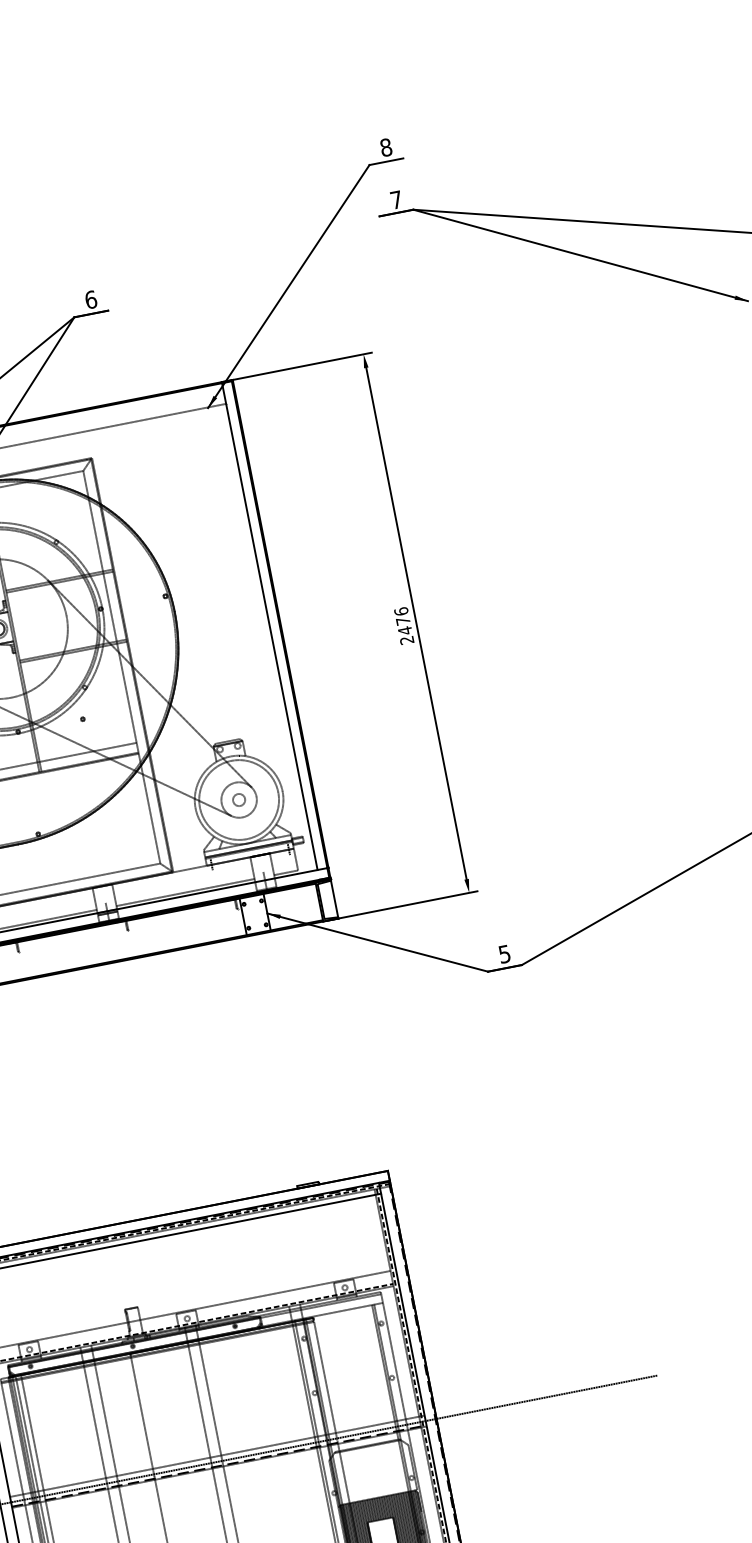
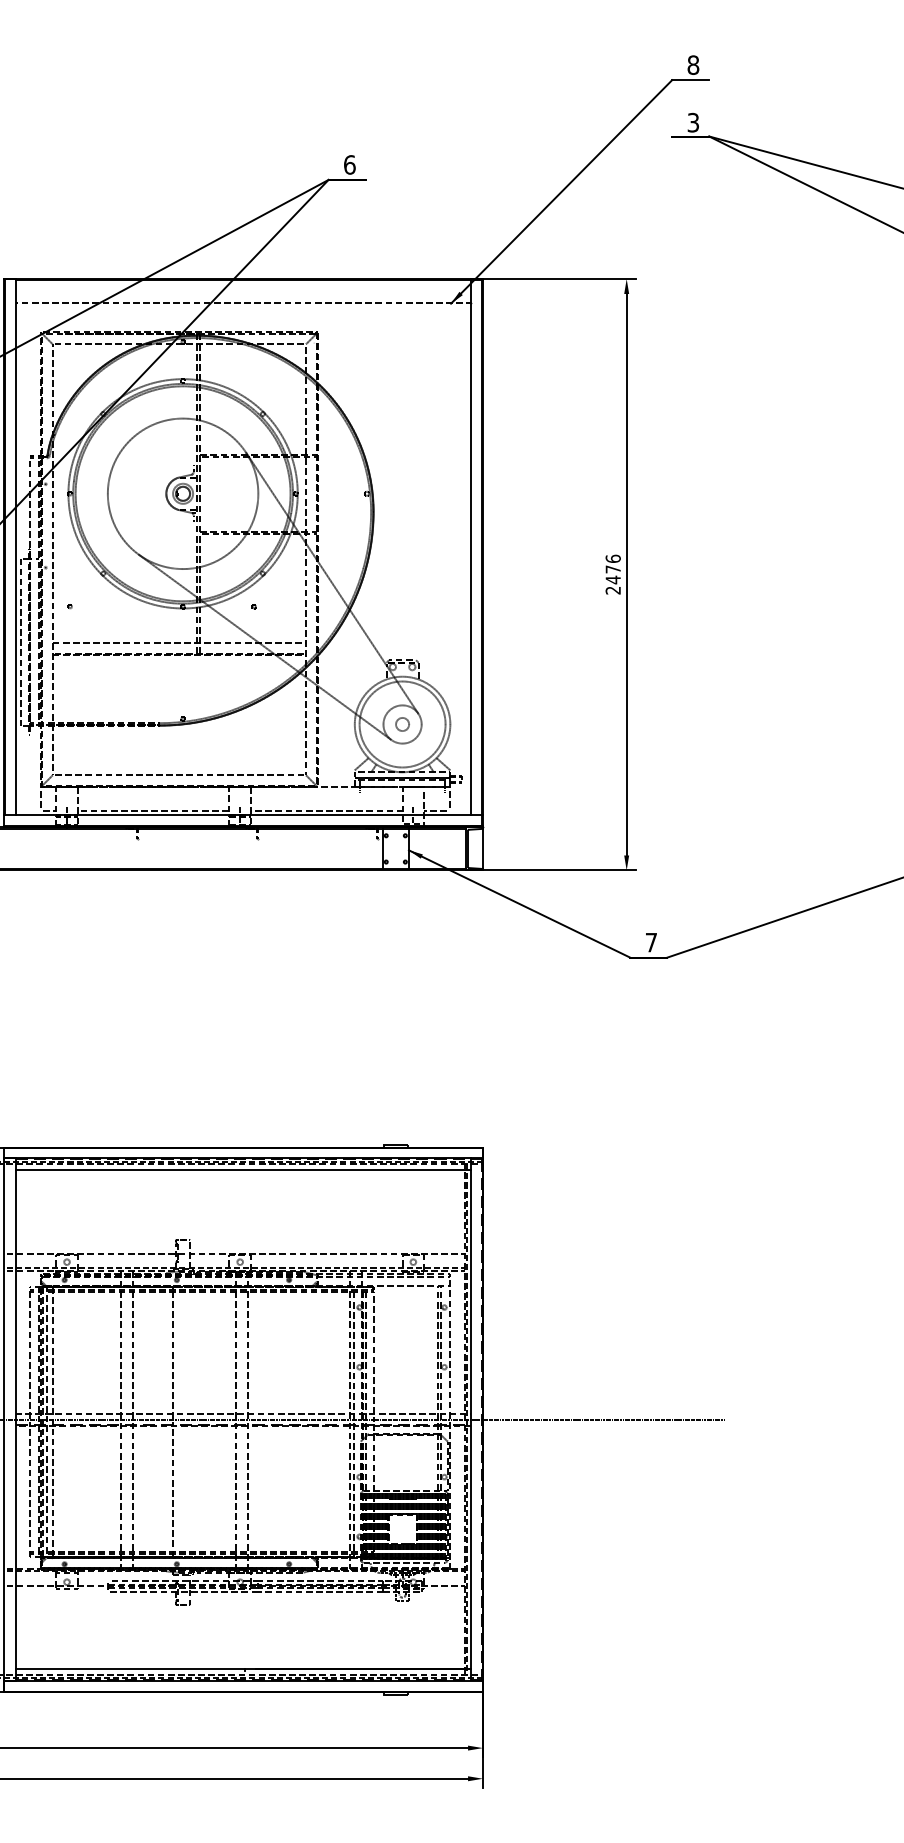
text: (395, 199) -> (692, 122), 7 -> 3
text: (503, 954) -> (650, 942), 5 -> 7

